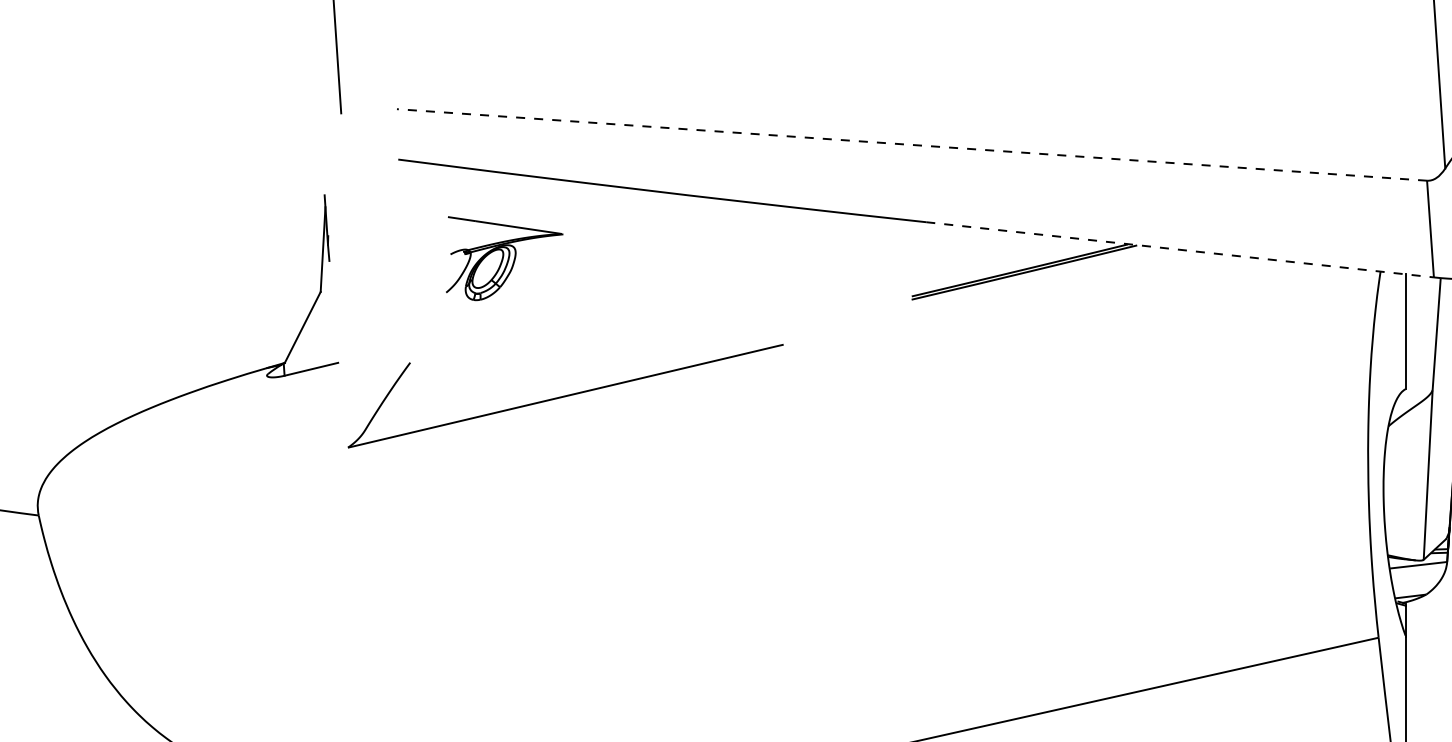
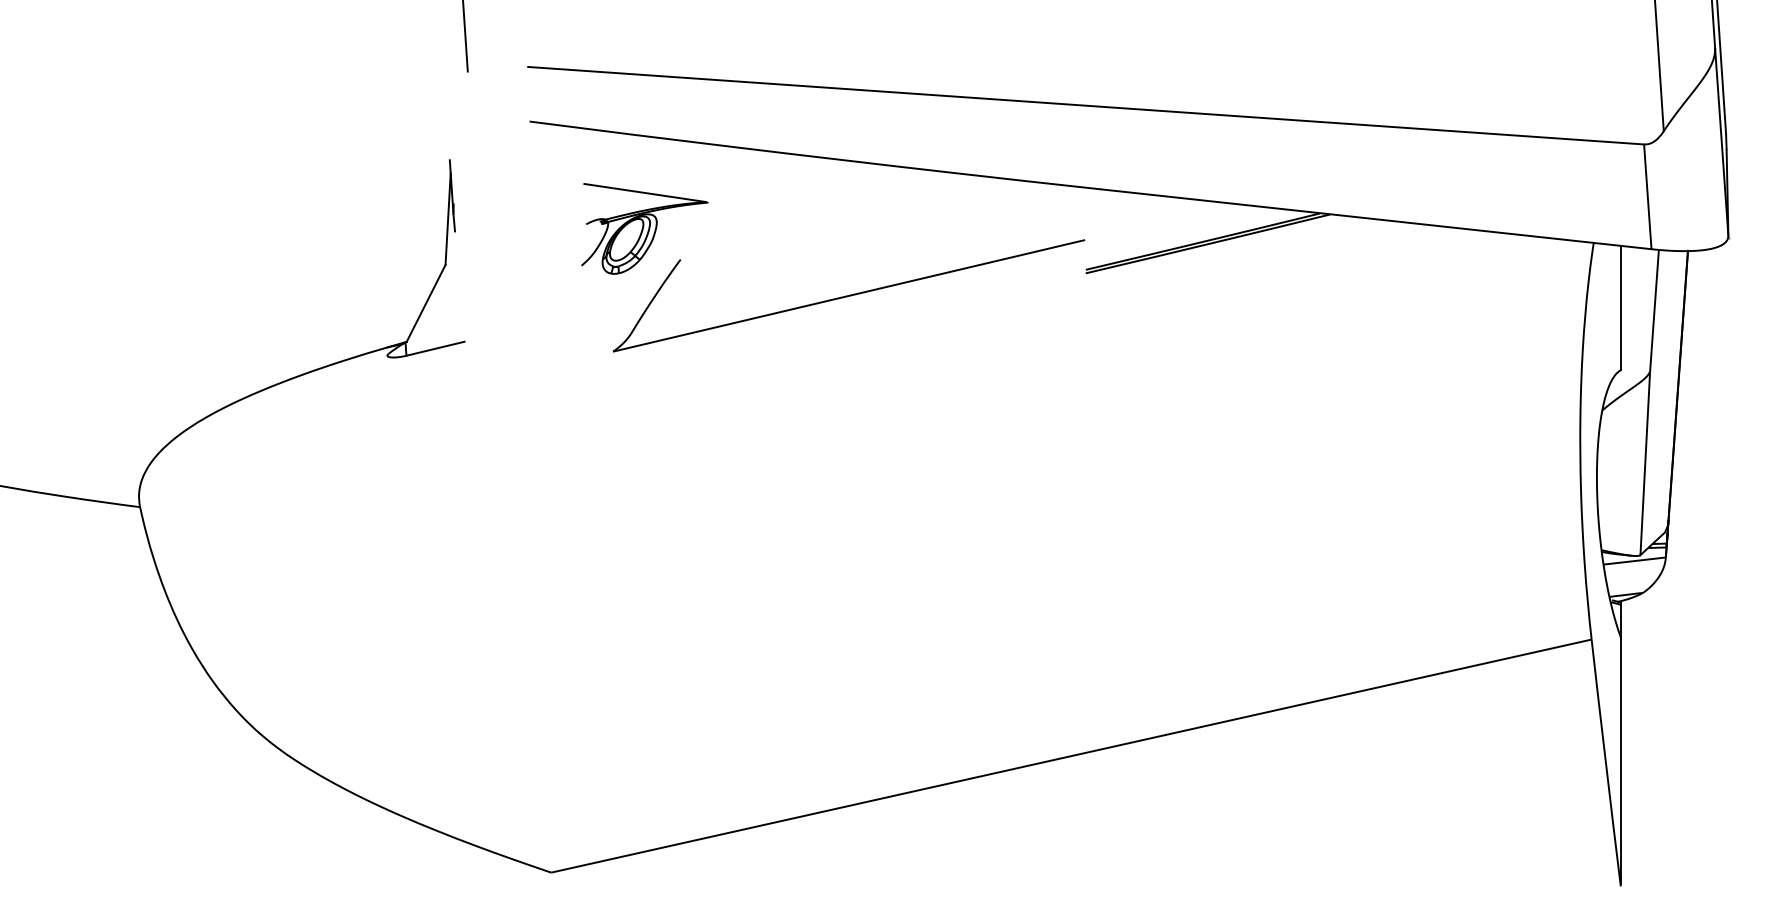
line: (911, 144) -> (1085, 105), dashed -> solid
line: (1180, 249) -> (1376, 219), dashed -> solid
part: (566, 395) -> (849, 295), moved

